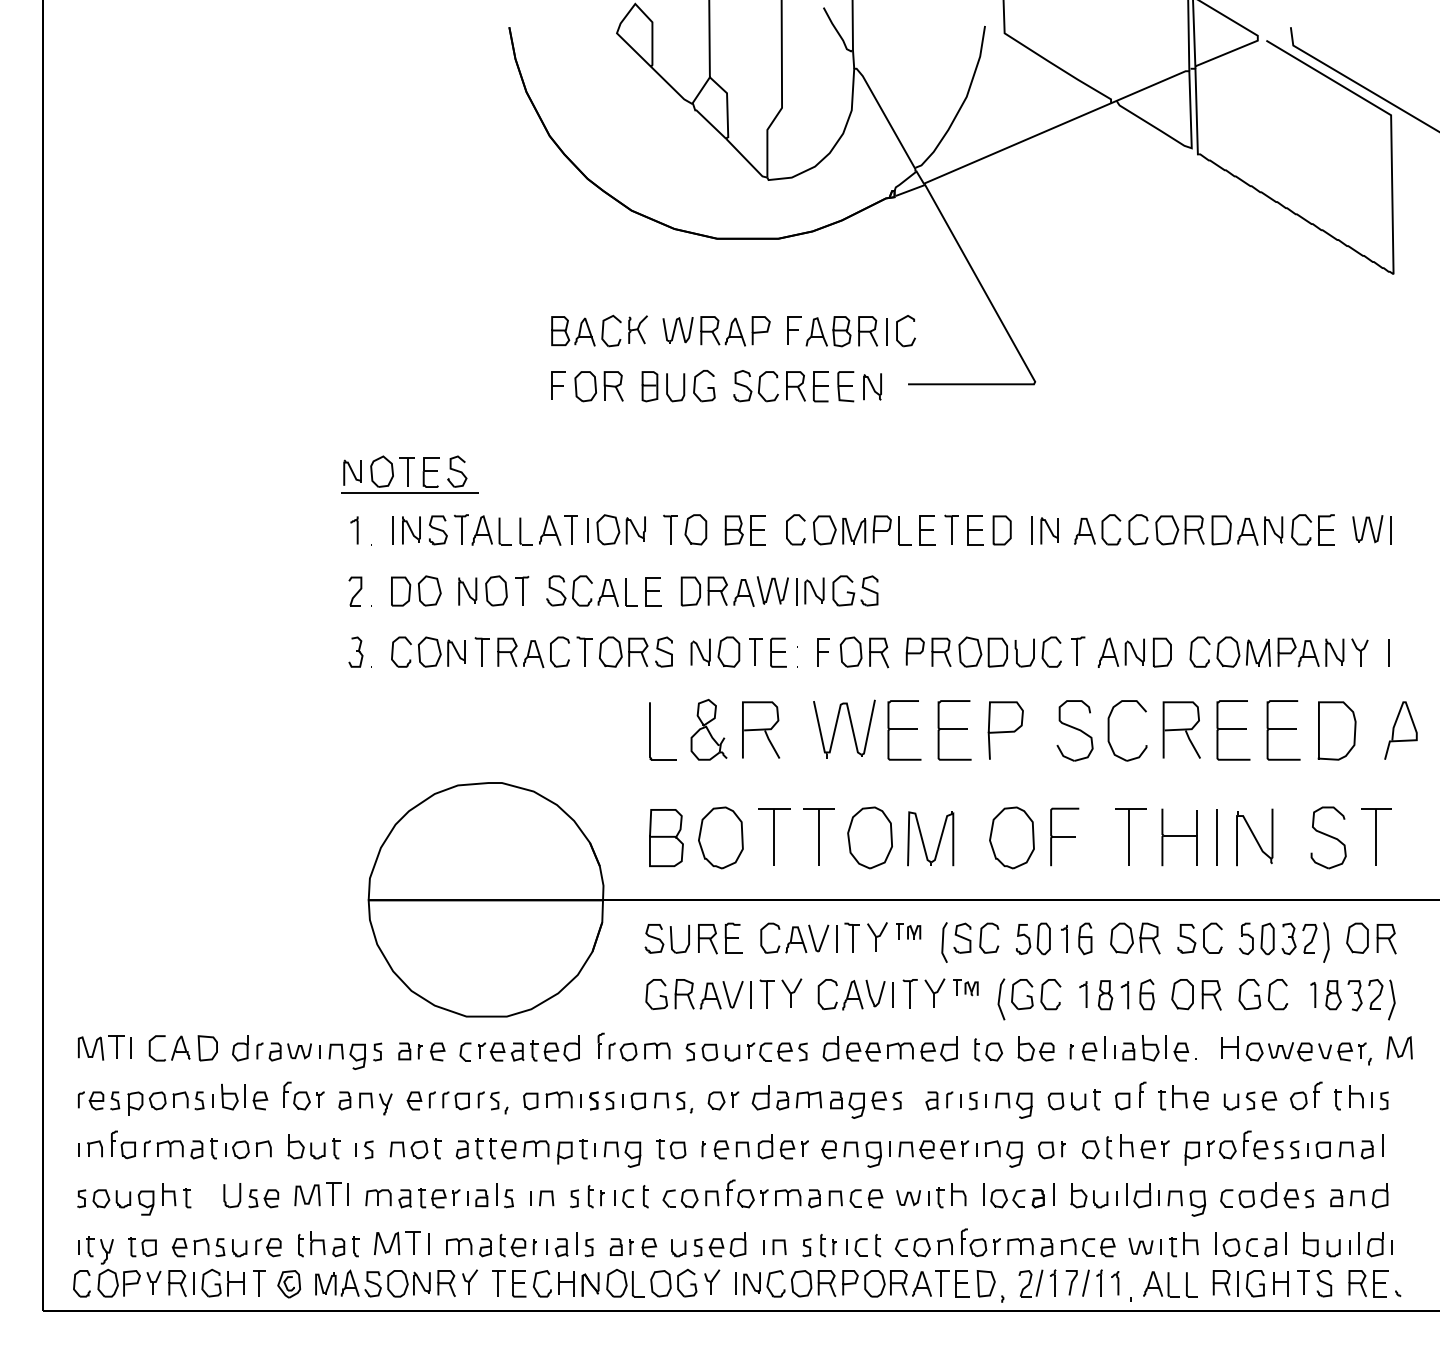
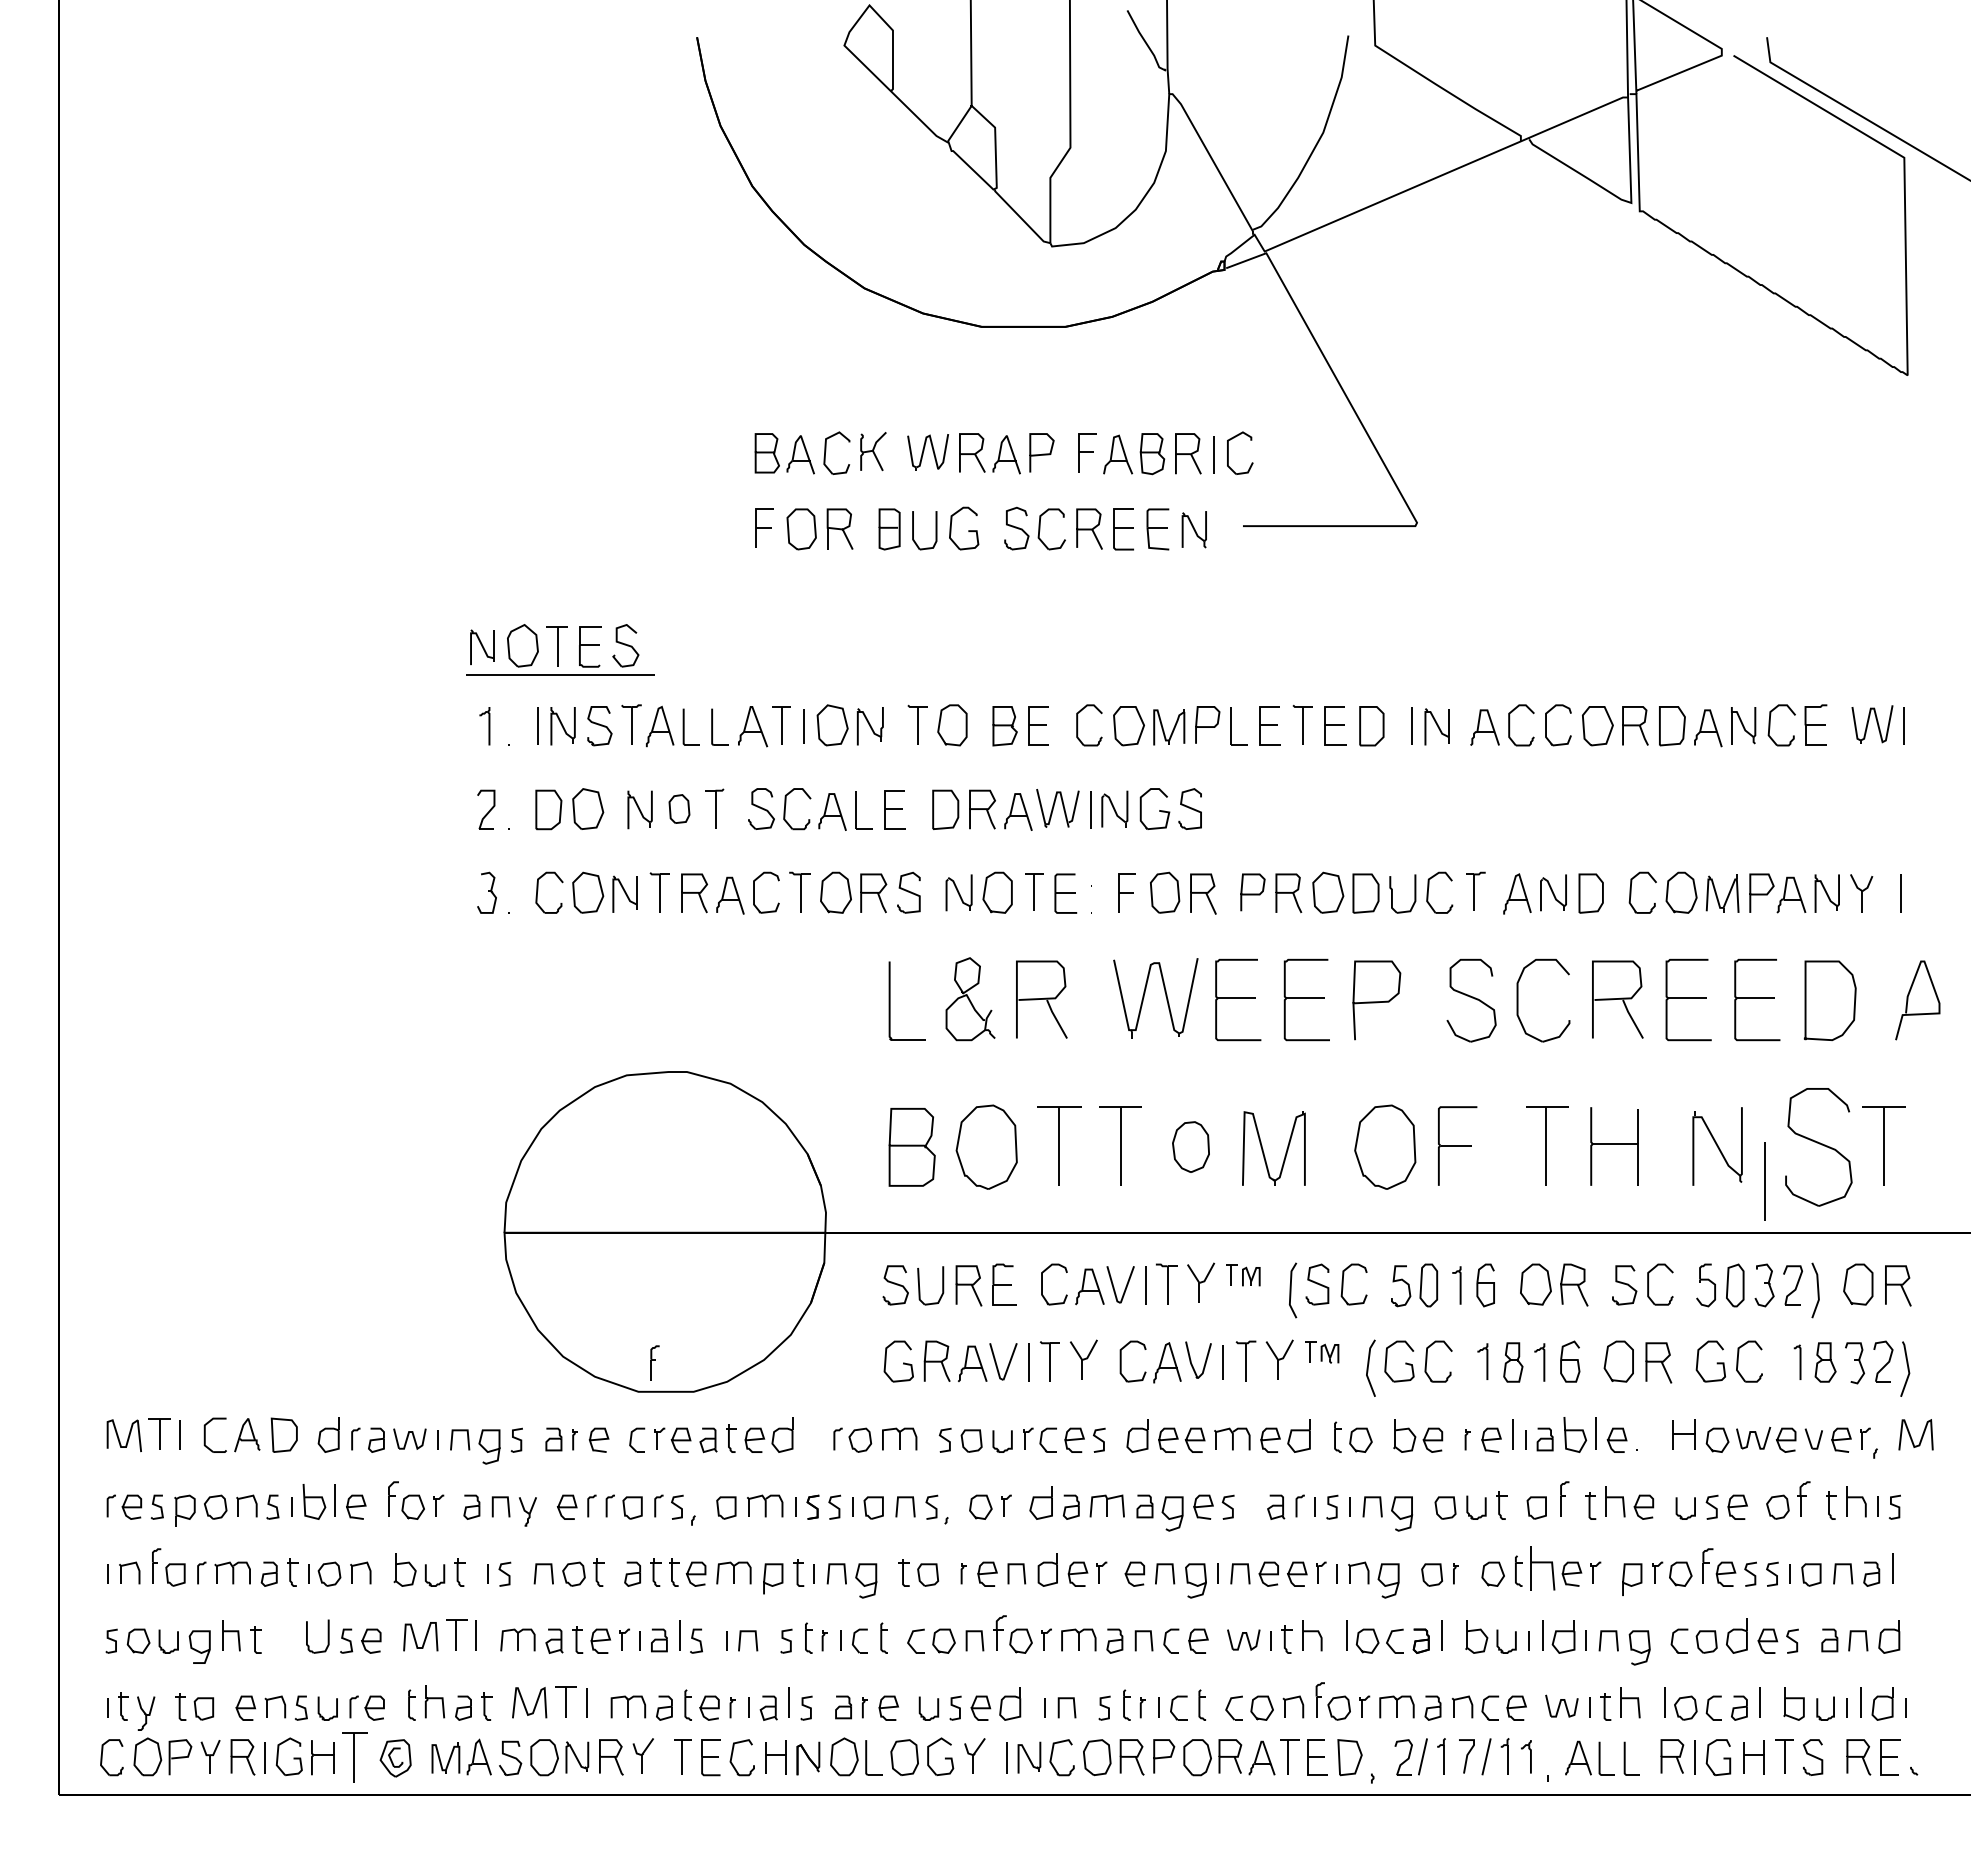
part: (496, 590) -> (679, 808), size x0.7
part: (869, 837) -> (1190, 1146), size x0.6
line: (1217, 837) -> (1764, 1181), moved
part: (1328, 837) -> (1818, 1146), size x1.4
part: (600, 1045) -> (654, 1362), moved
part: (1126, 1145) -> (1542, 1568), size x1.4
part: (259, 1282) -> (354, 1756), size x1.4

